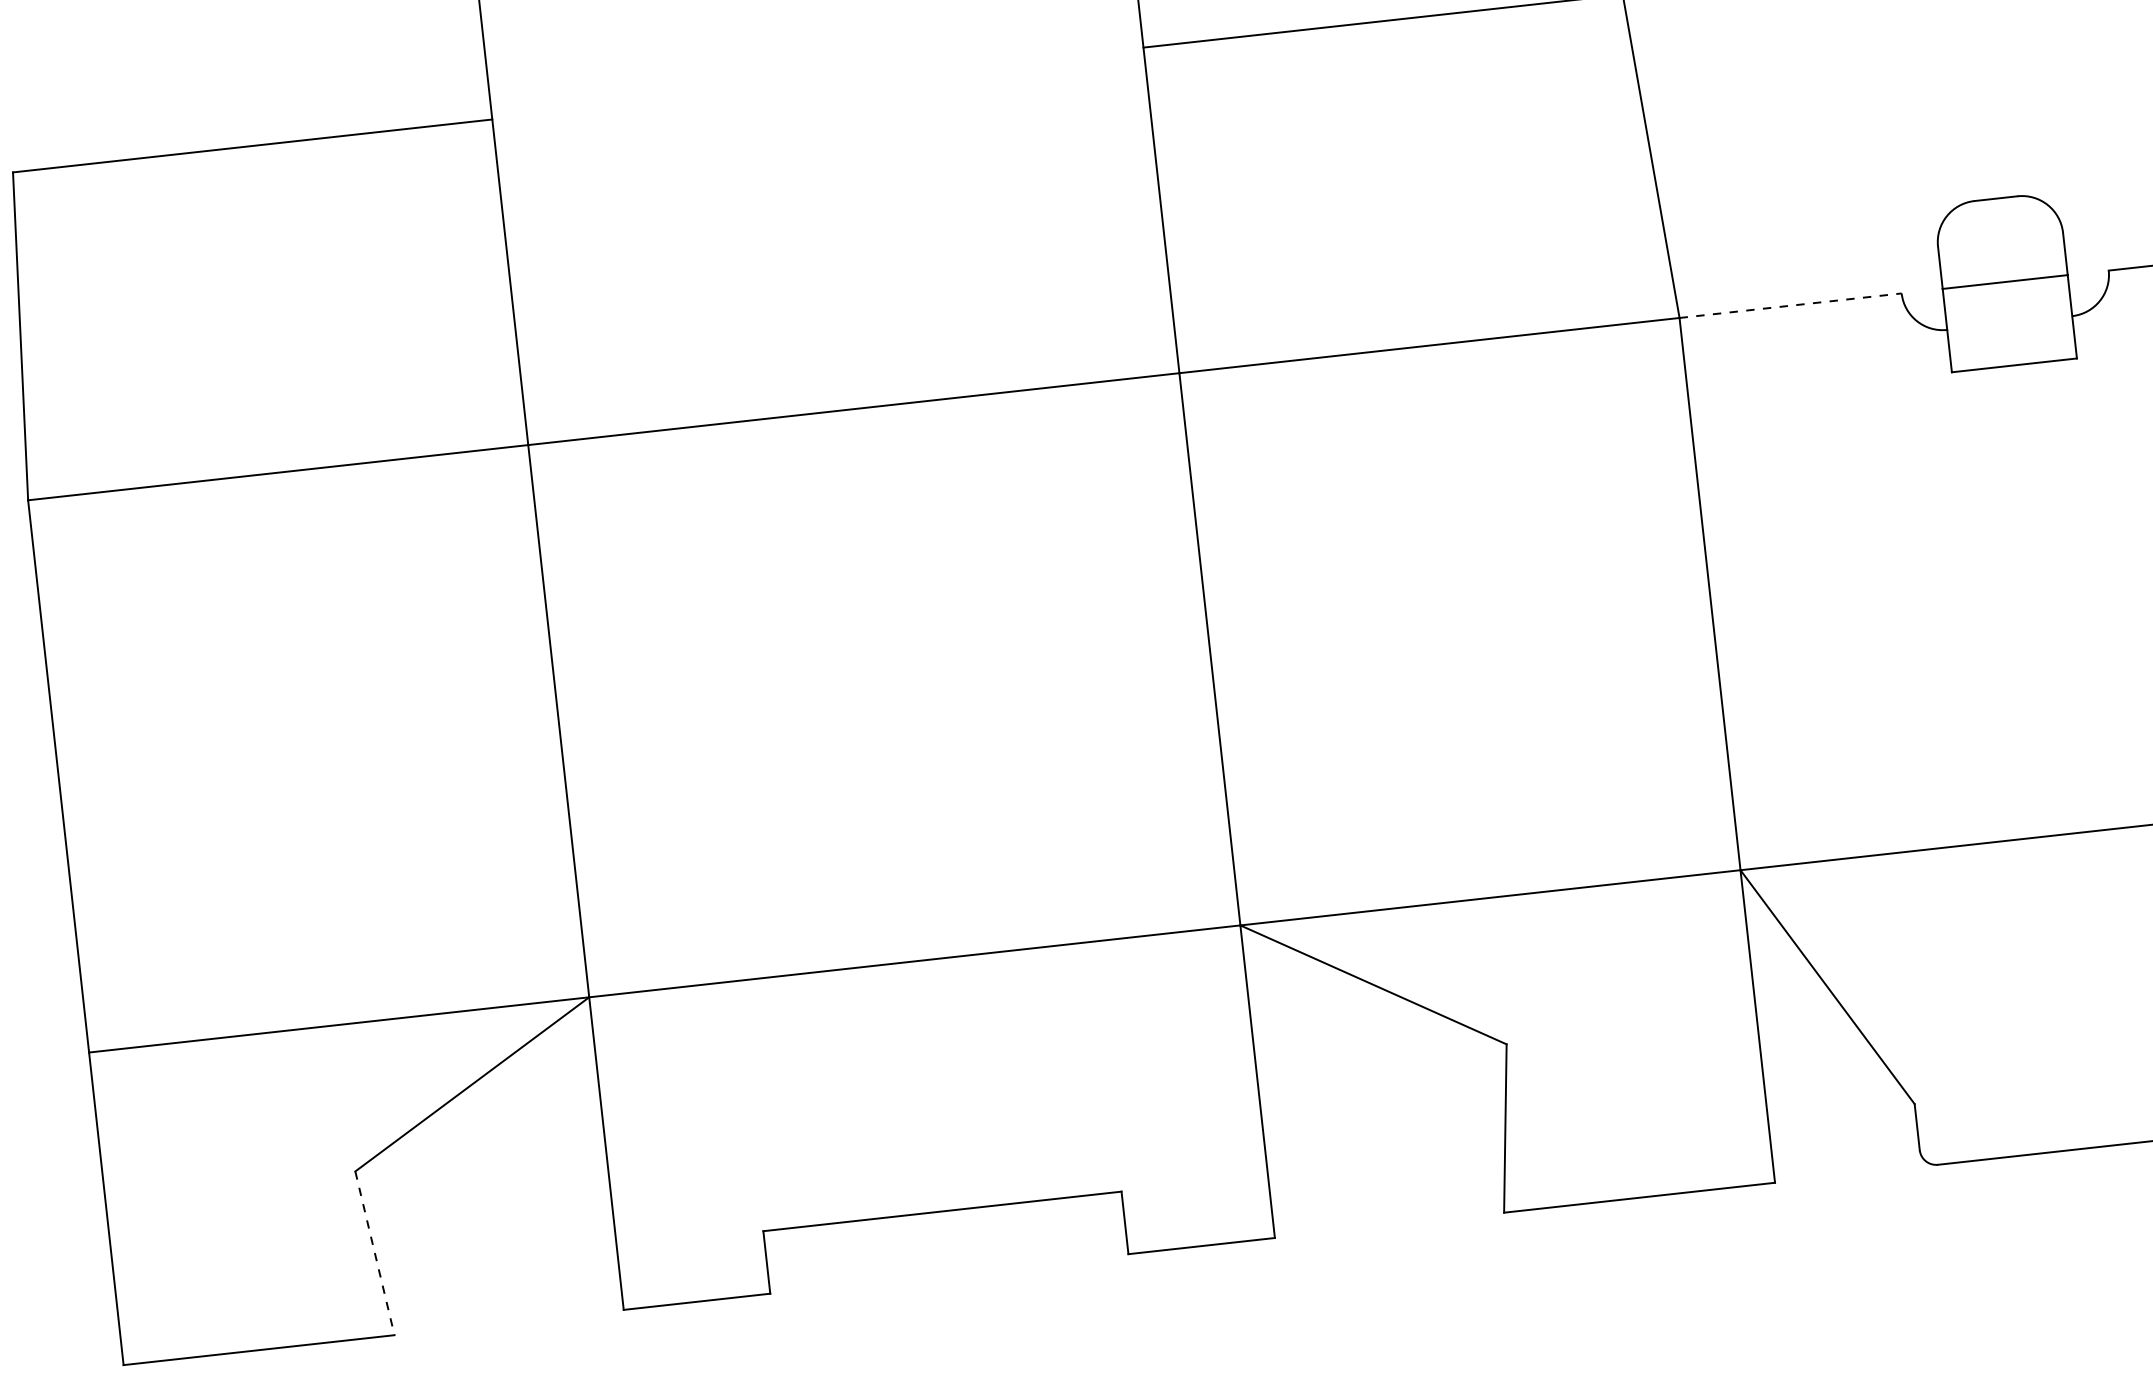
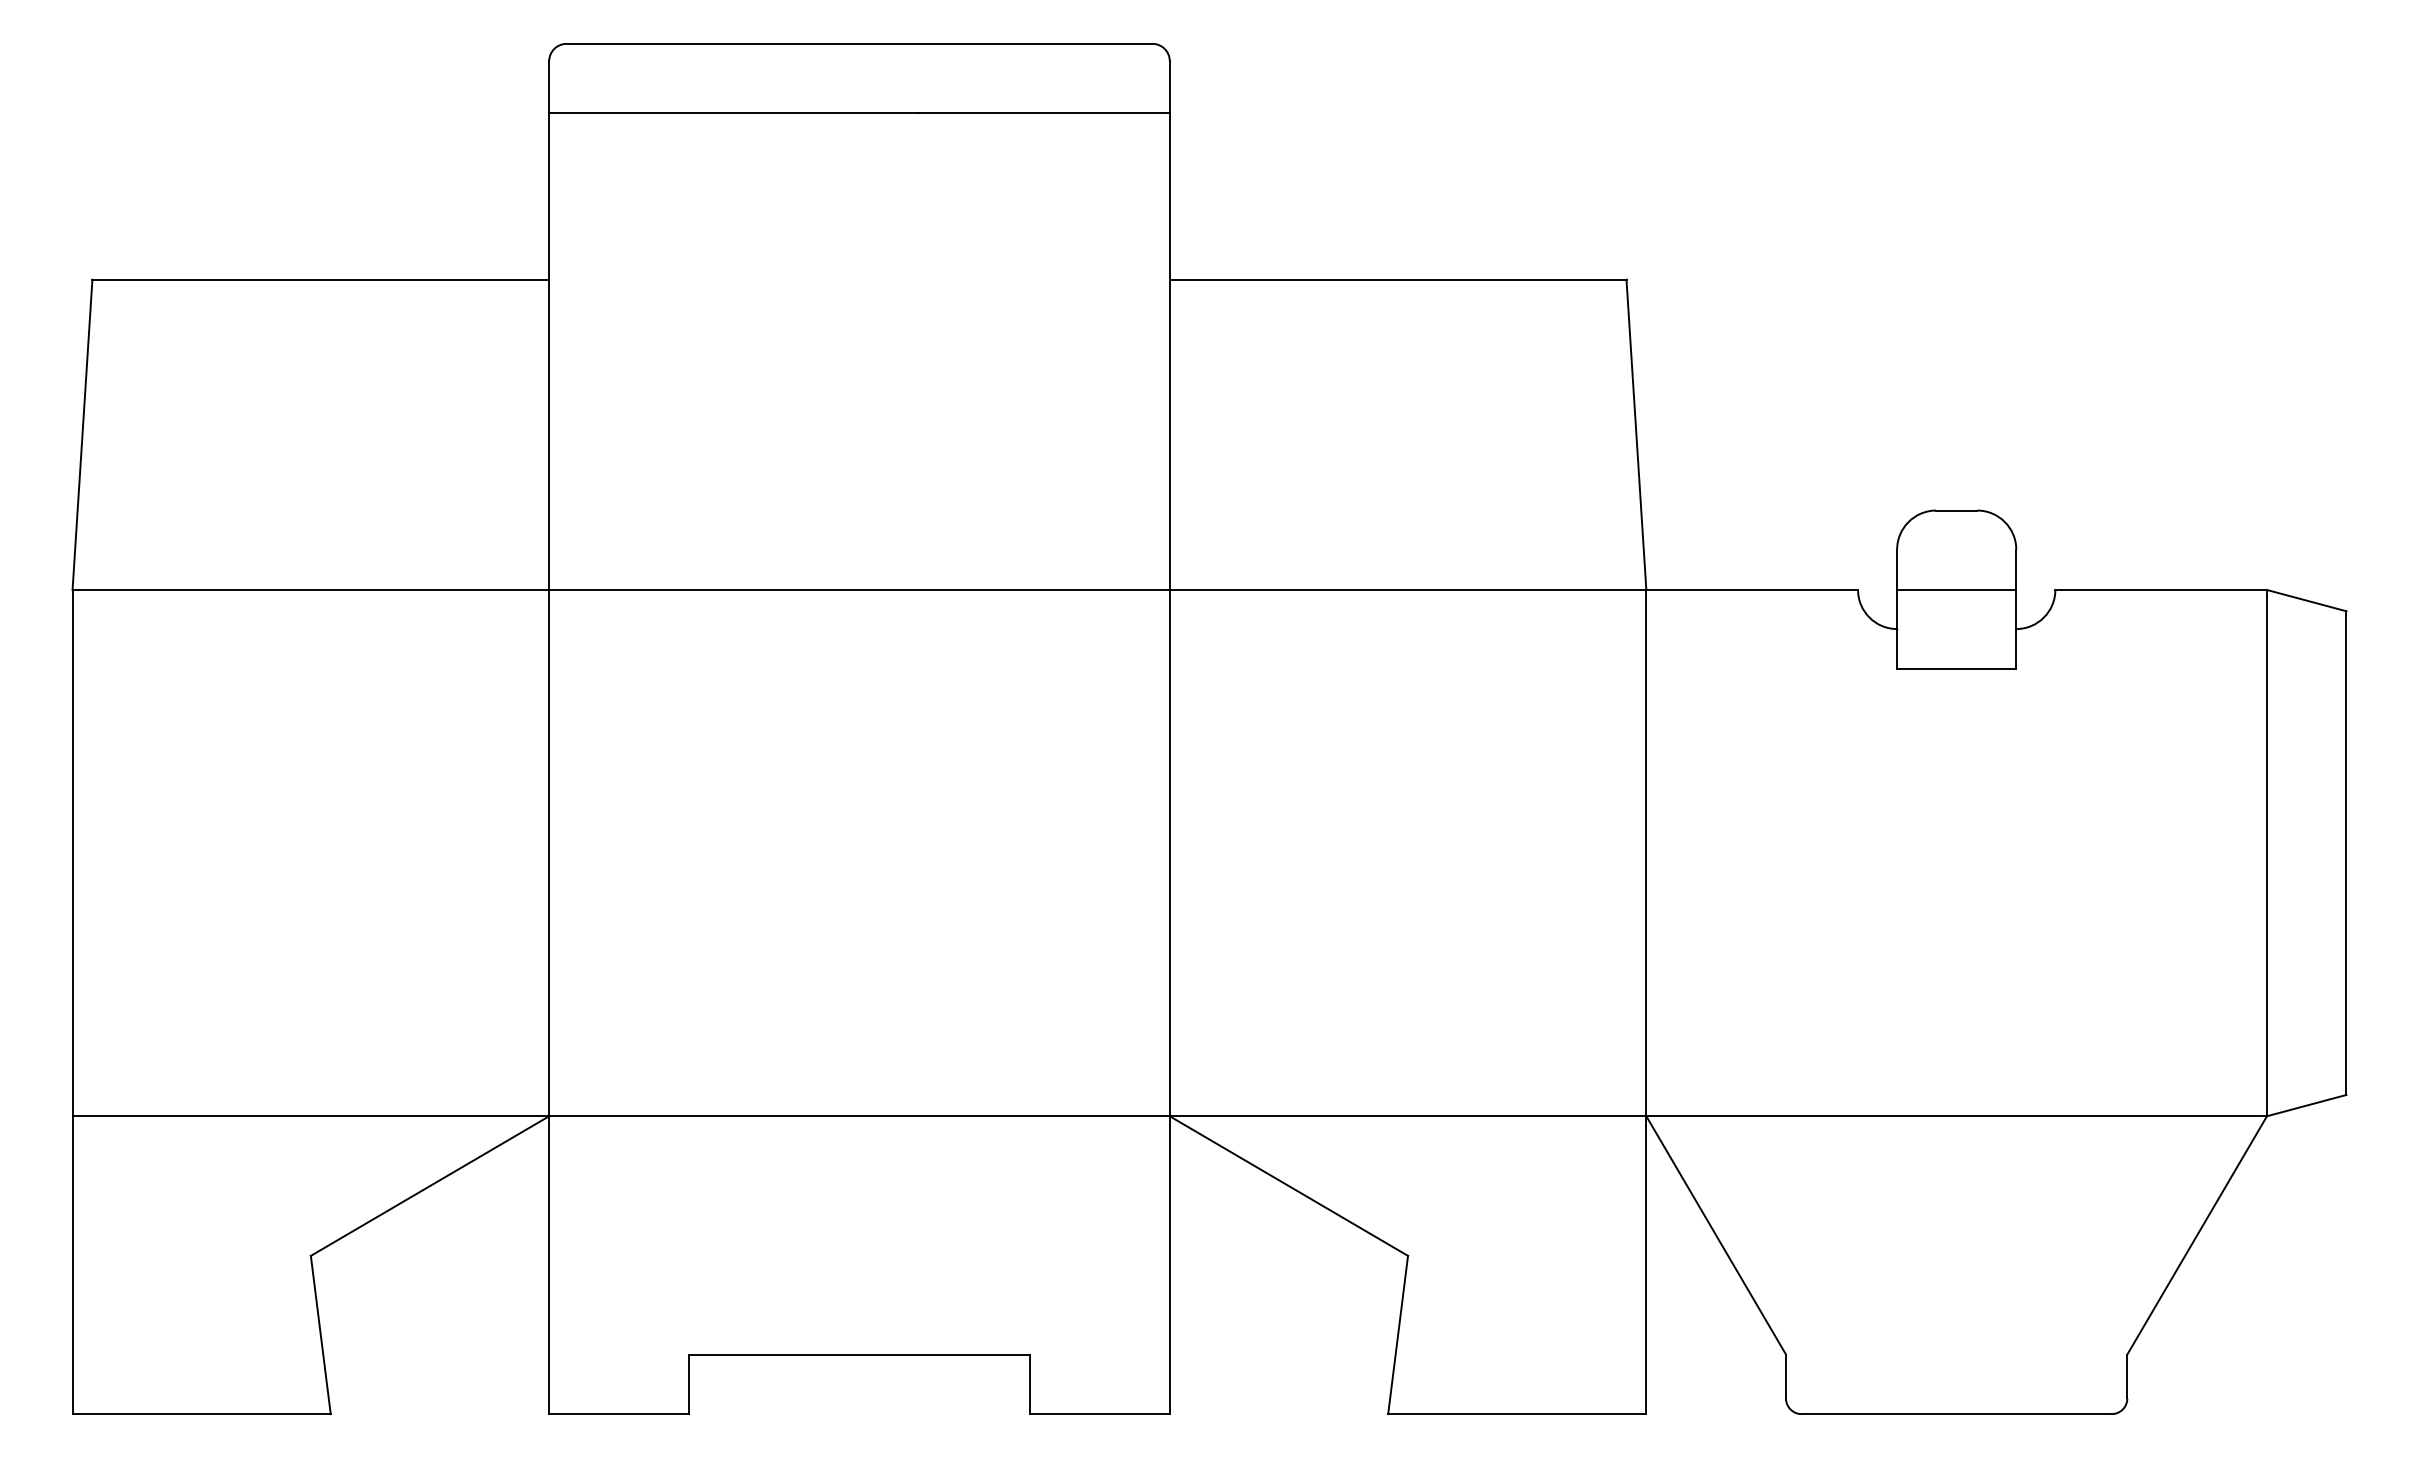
line: (1790, 305) -> (1752, 589), dashed -> solid
line: (374, 1253) -> (320, 1335), dashed -> solid

